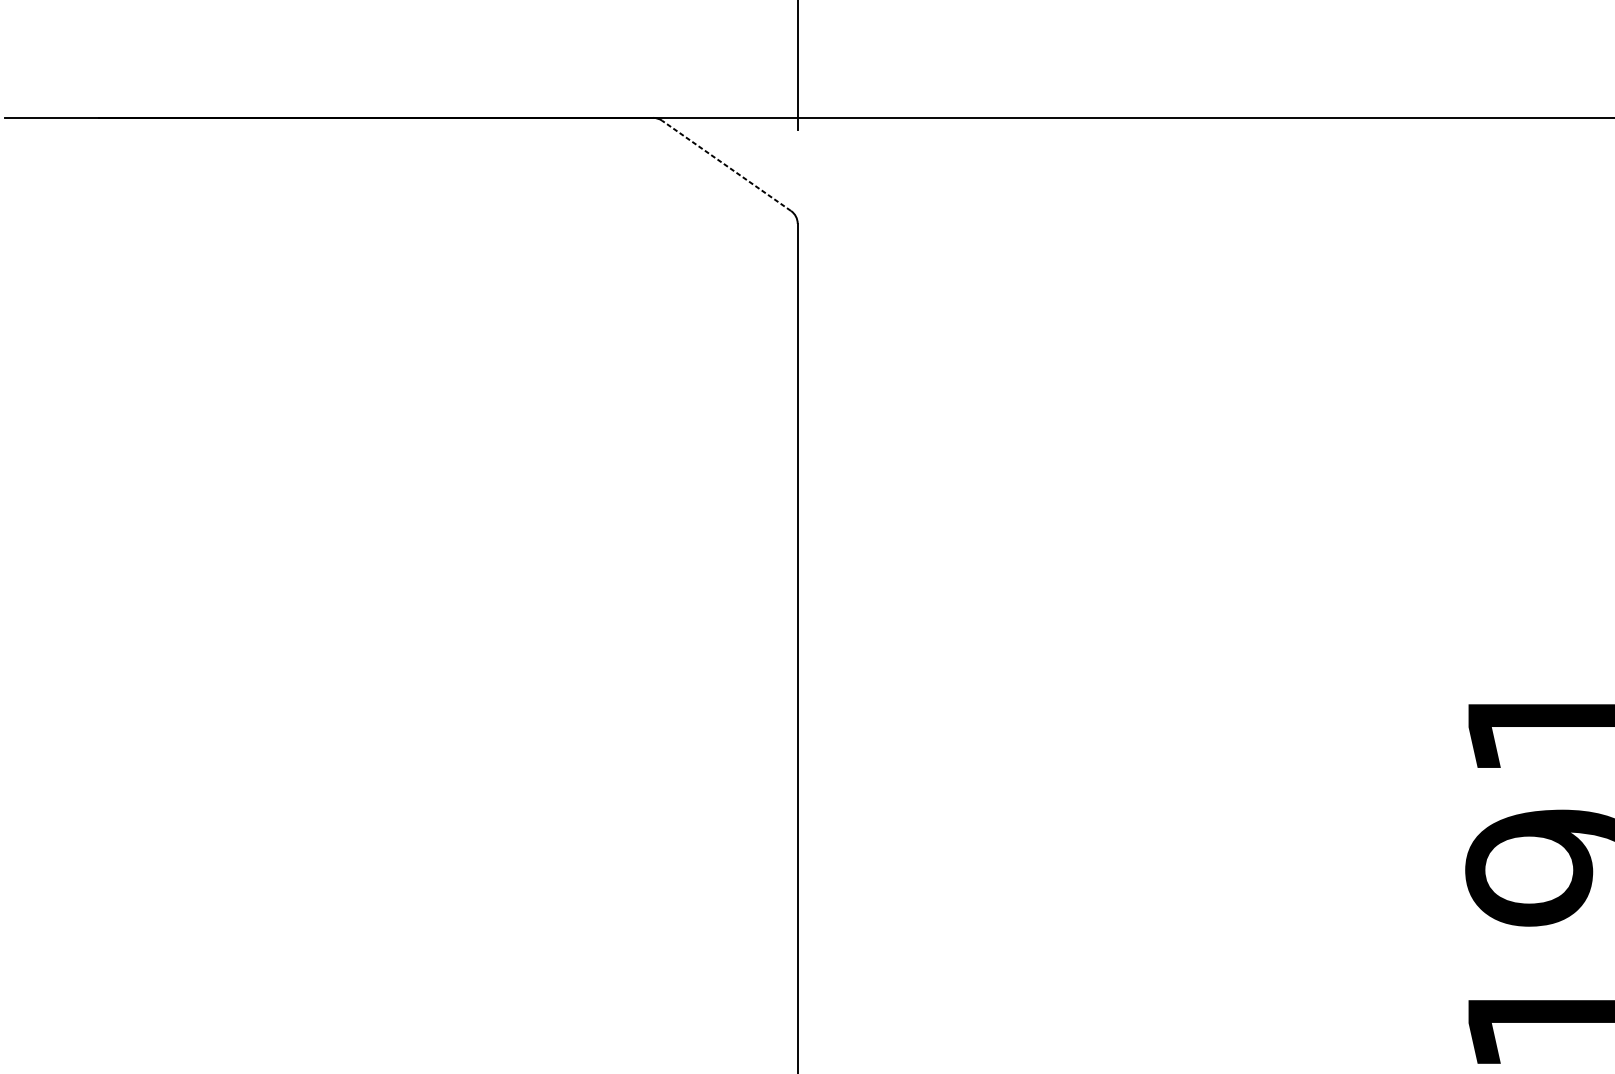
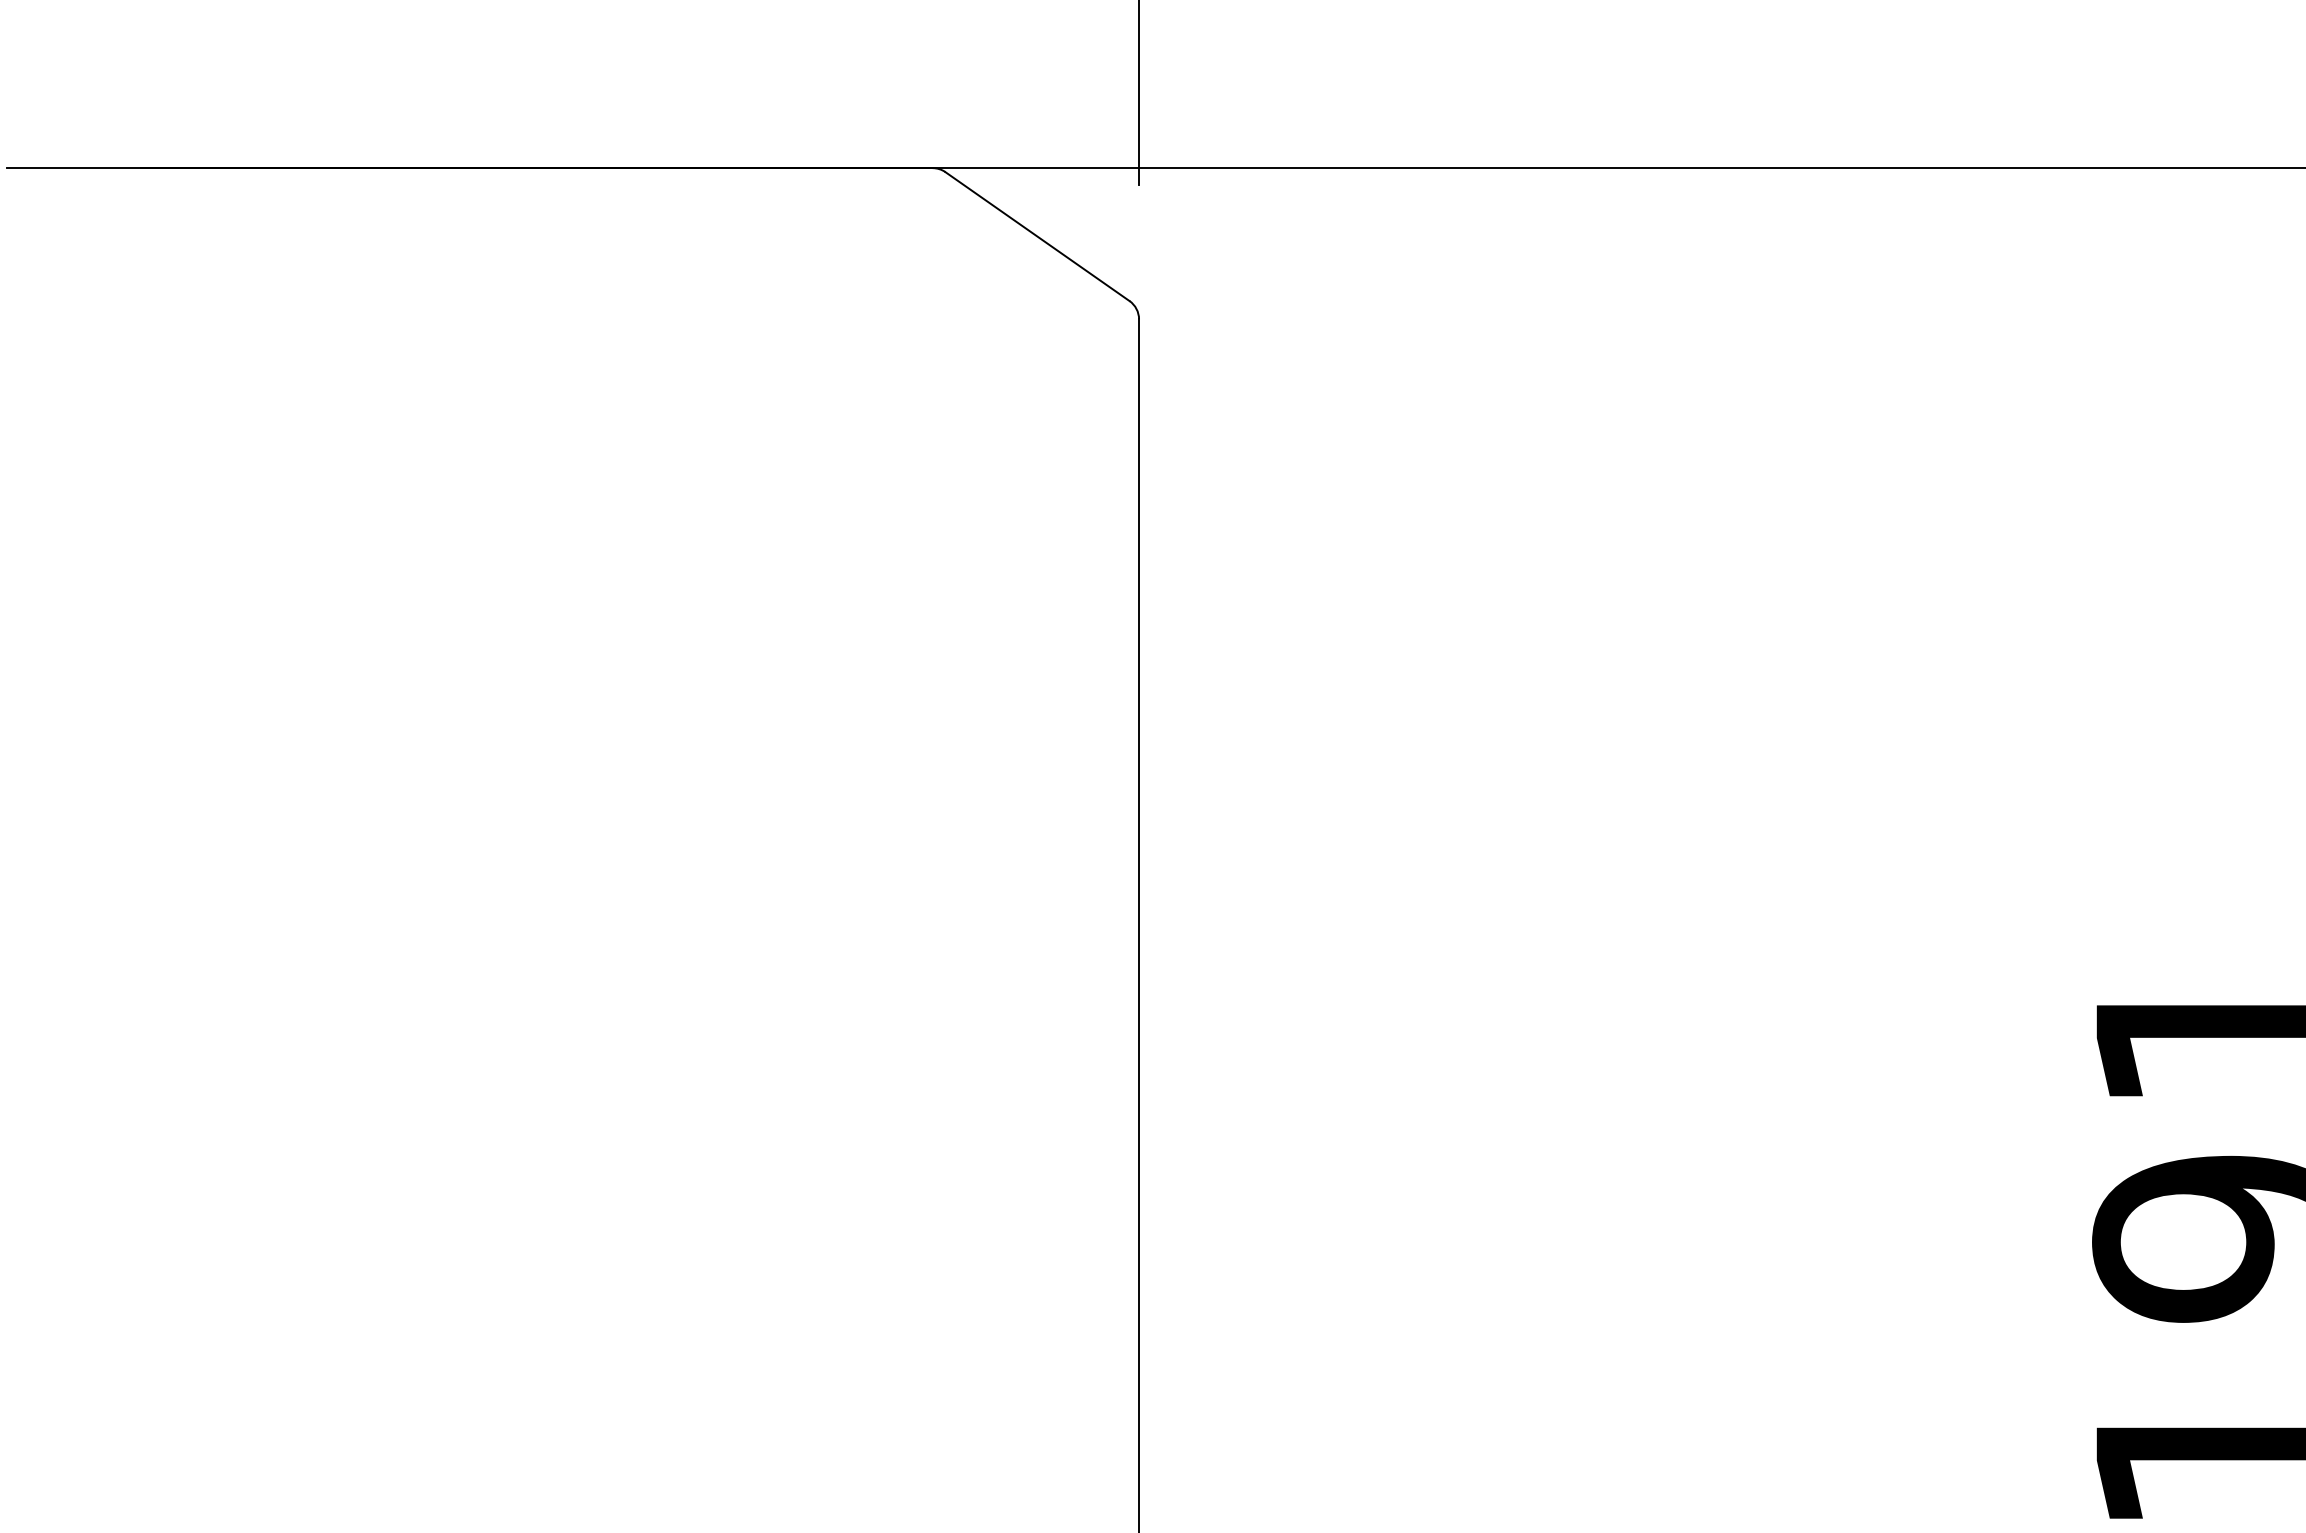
line: (726, 165) -> (1037, 236), dashed -> solid

